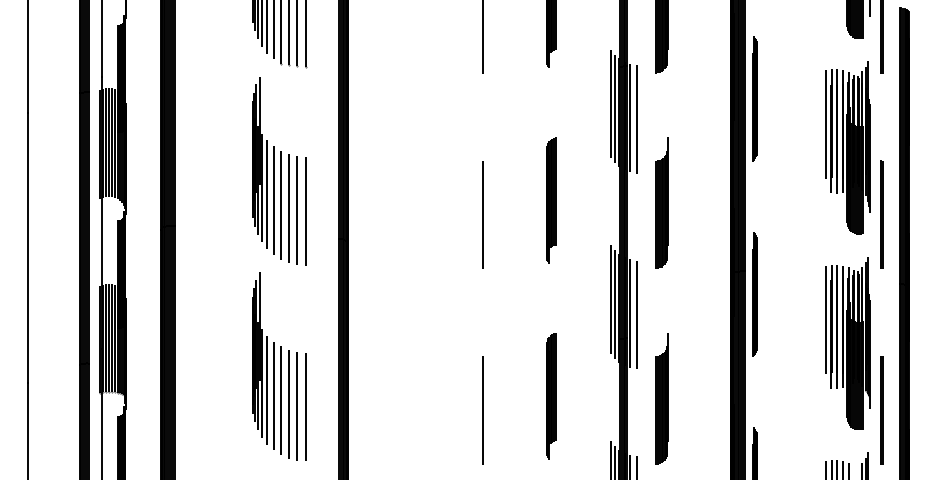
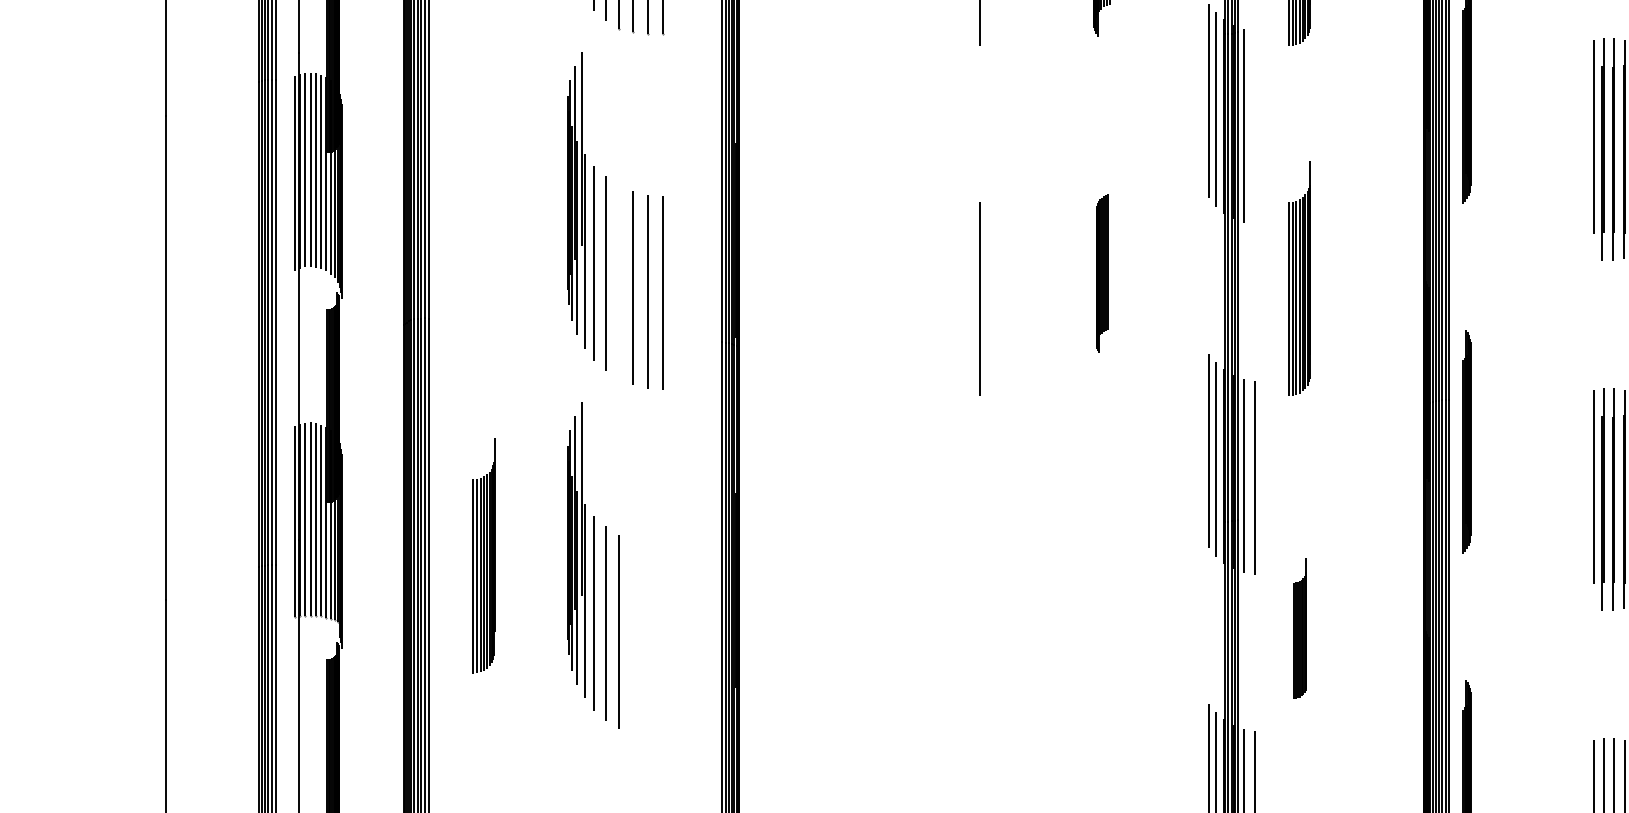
line: (636, 118) -> (1254, 126), removed
part: (551, 200) -> (1102, 273), size x0.7
line: (281, 204) -> (619, 280), removed
part: (205, 357) -> (483, 554), added
part: (551, 396) -> (1102, 624), removed
part: (661, 398) -> (1299, 627), size x0.6
line: (288, 403) -> (632, 636), removed
line: (297, 405) -> (648, 640), removed
line: (305, 406) -> (662, 642), removed
line: (482, 410) -> (979, 649), removed

